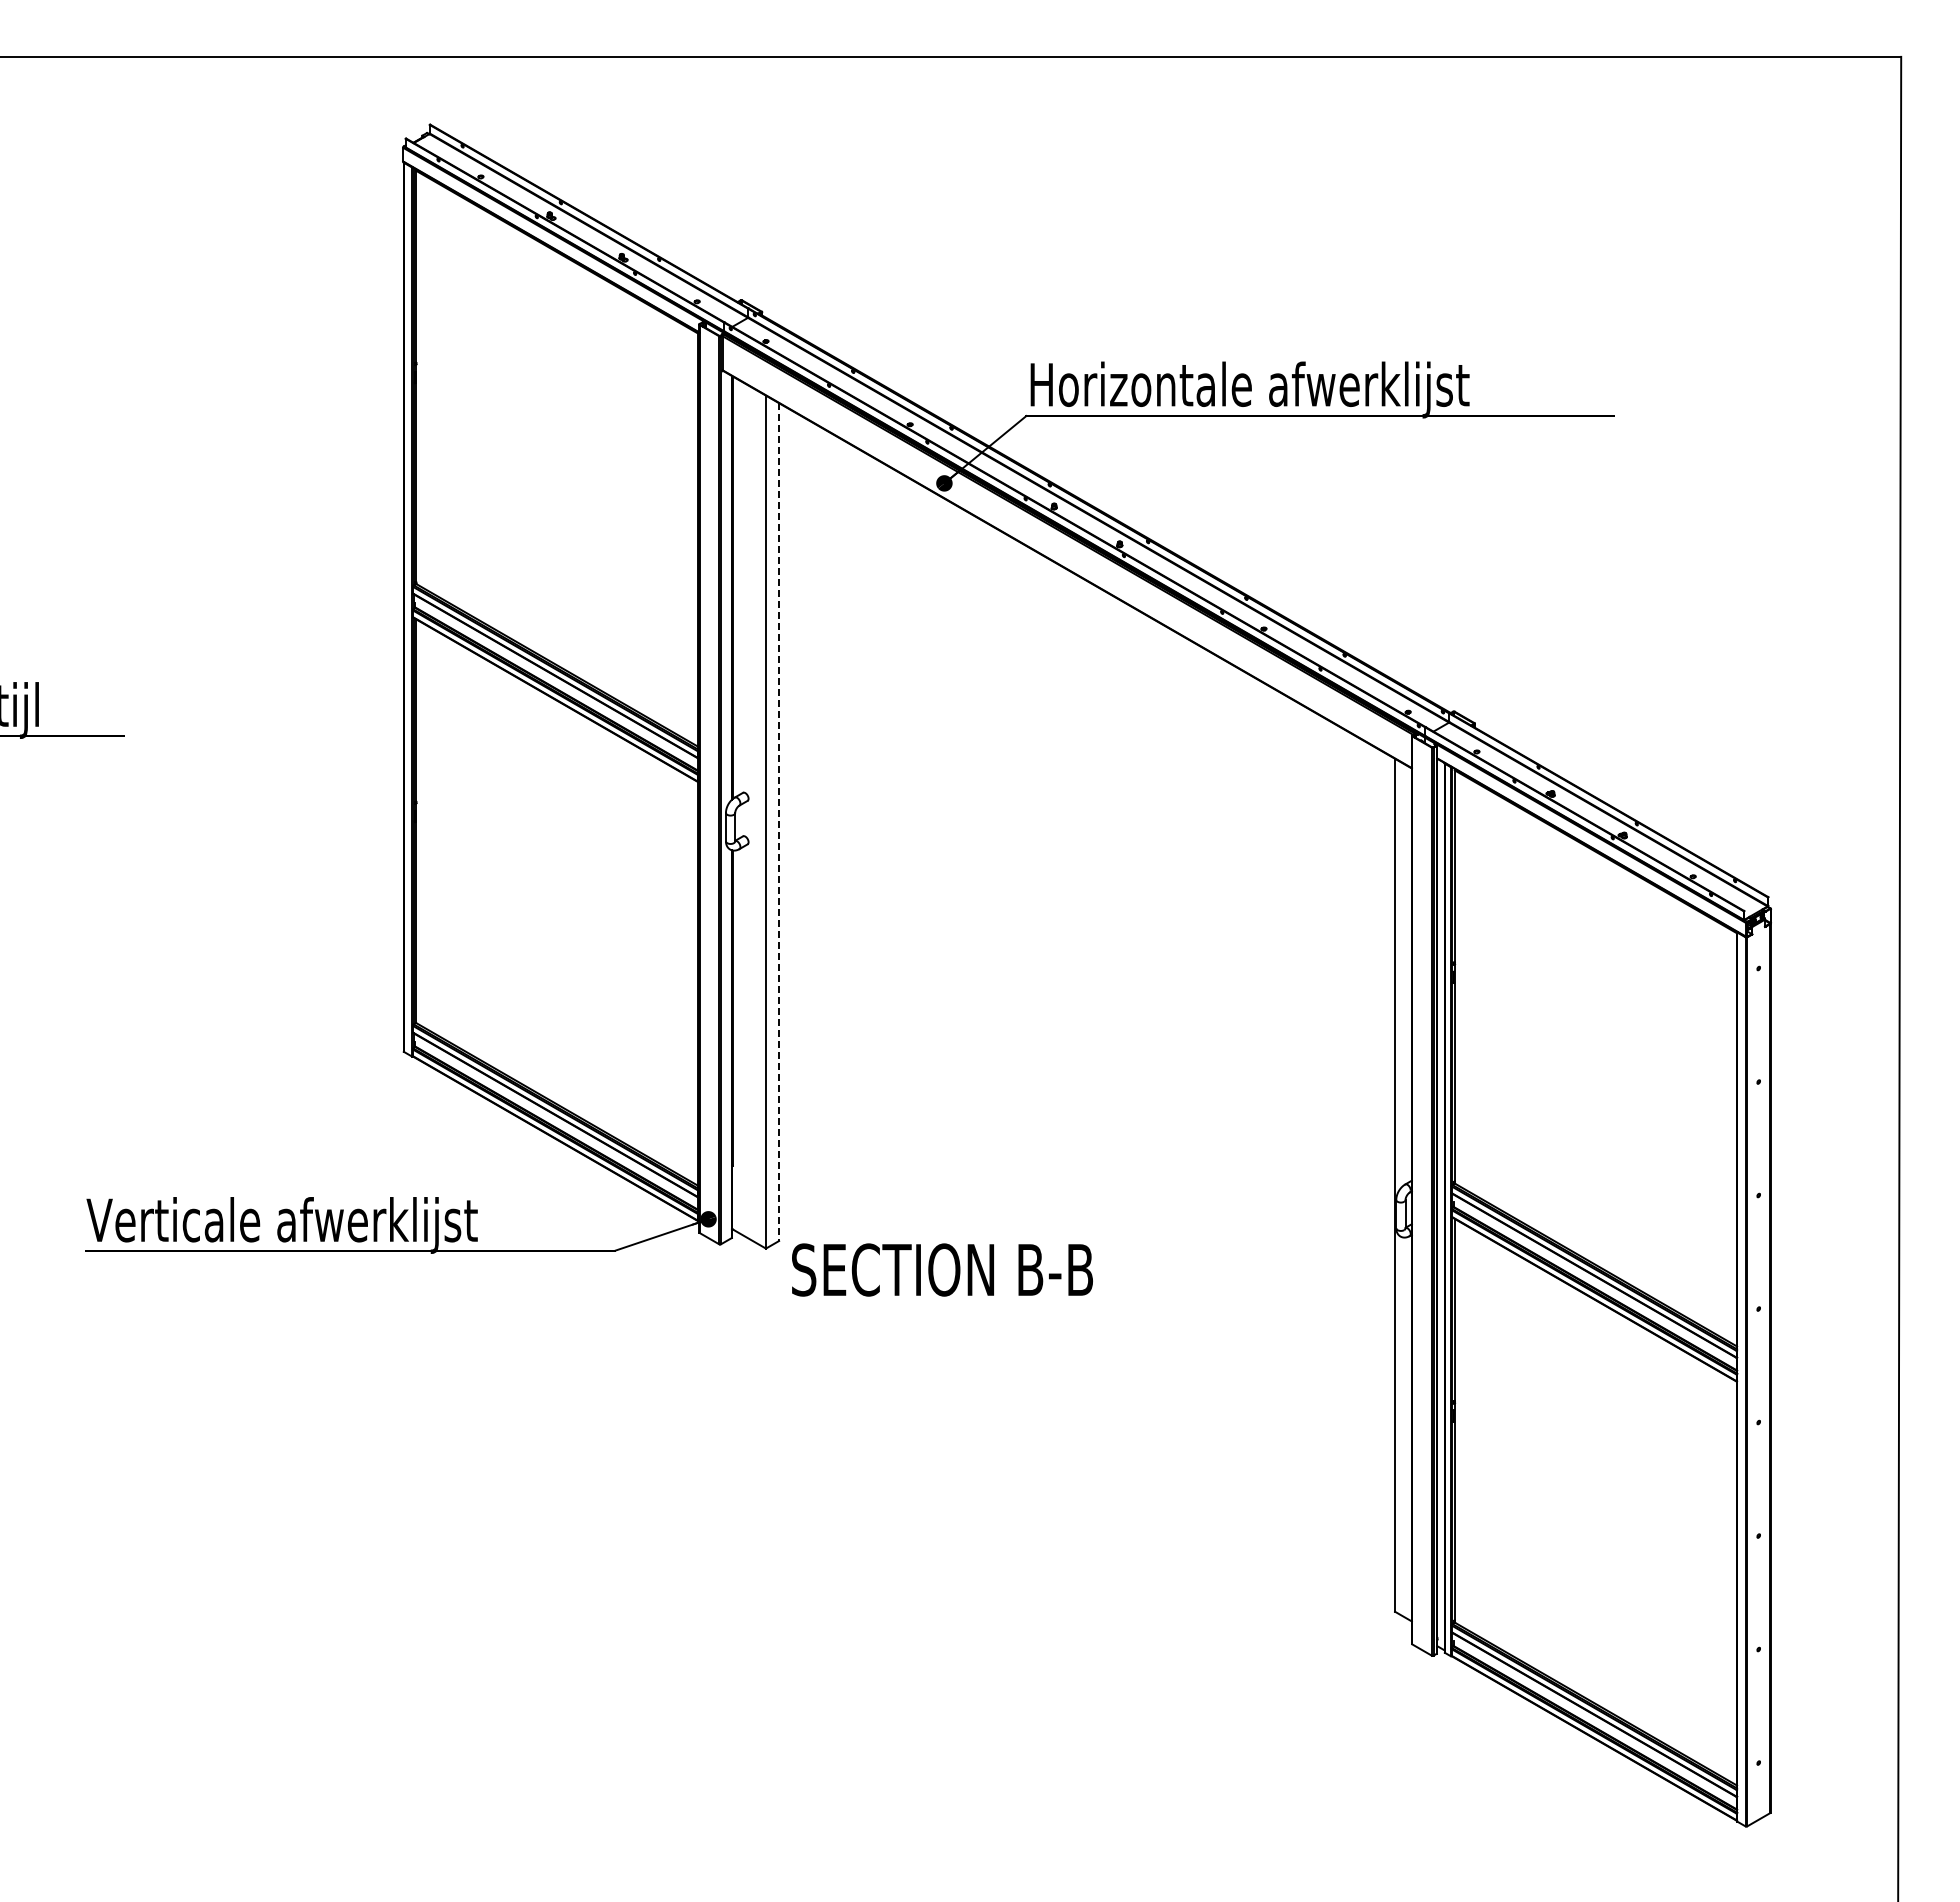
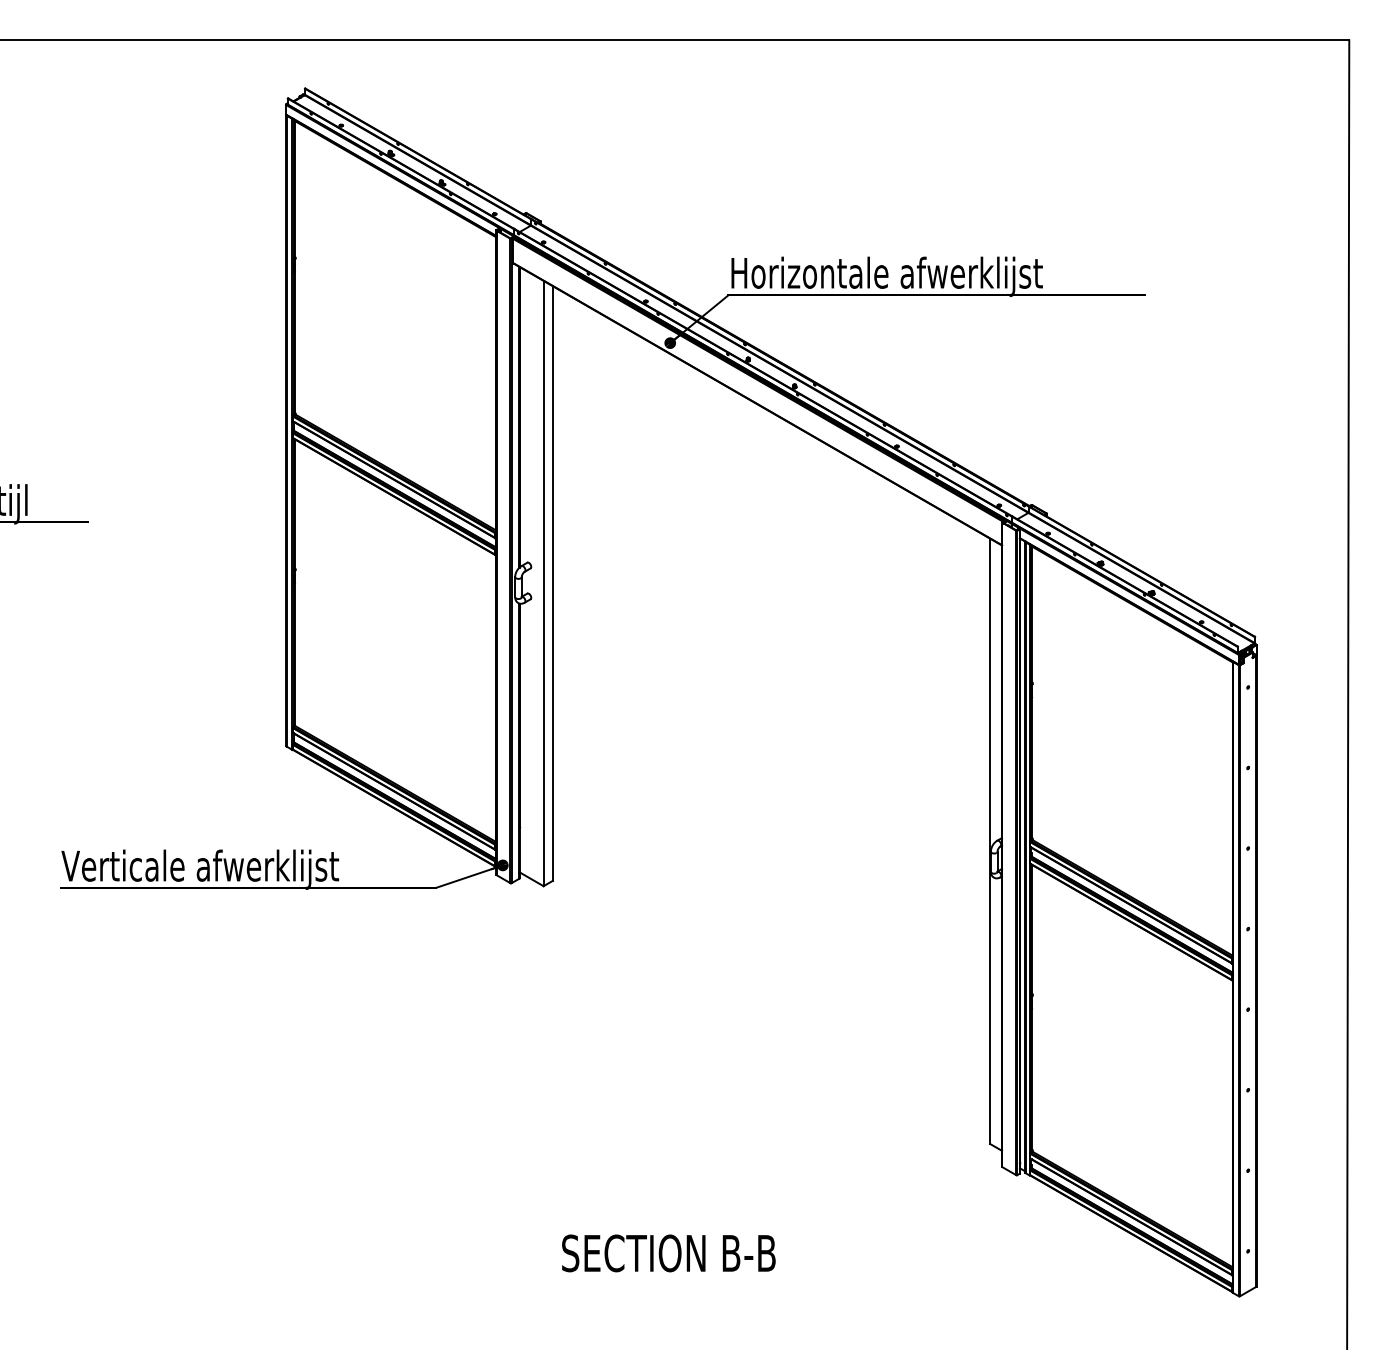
line: (779, 822) -> (553, 583), dashed -> solid
text: (942, 1269) -> (668, 1253), moved

